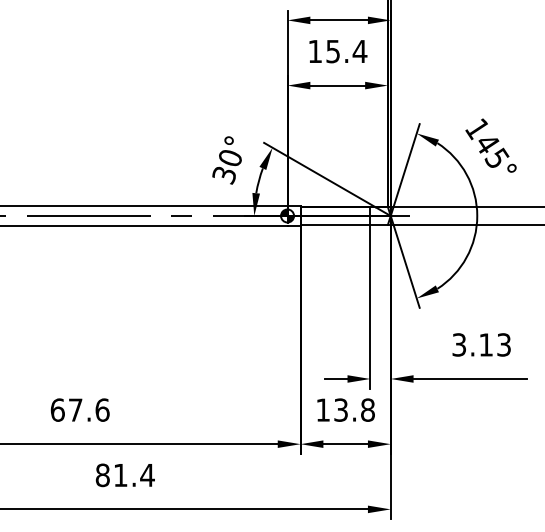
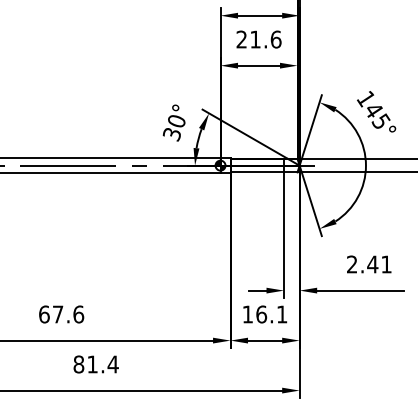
text: (337, 51) -> (258, 39), 15.4 -> 21.6
text: (481, 344) -> (369, 264), 3.13 -> 2.41
text: (354, 410) -> (271, 314), 13.8 -> 16.1

